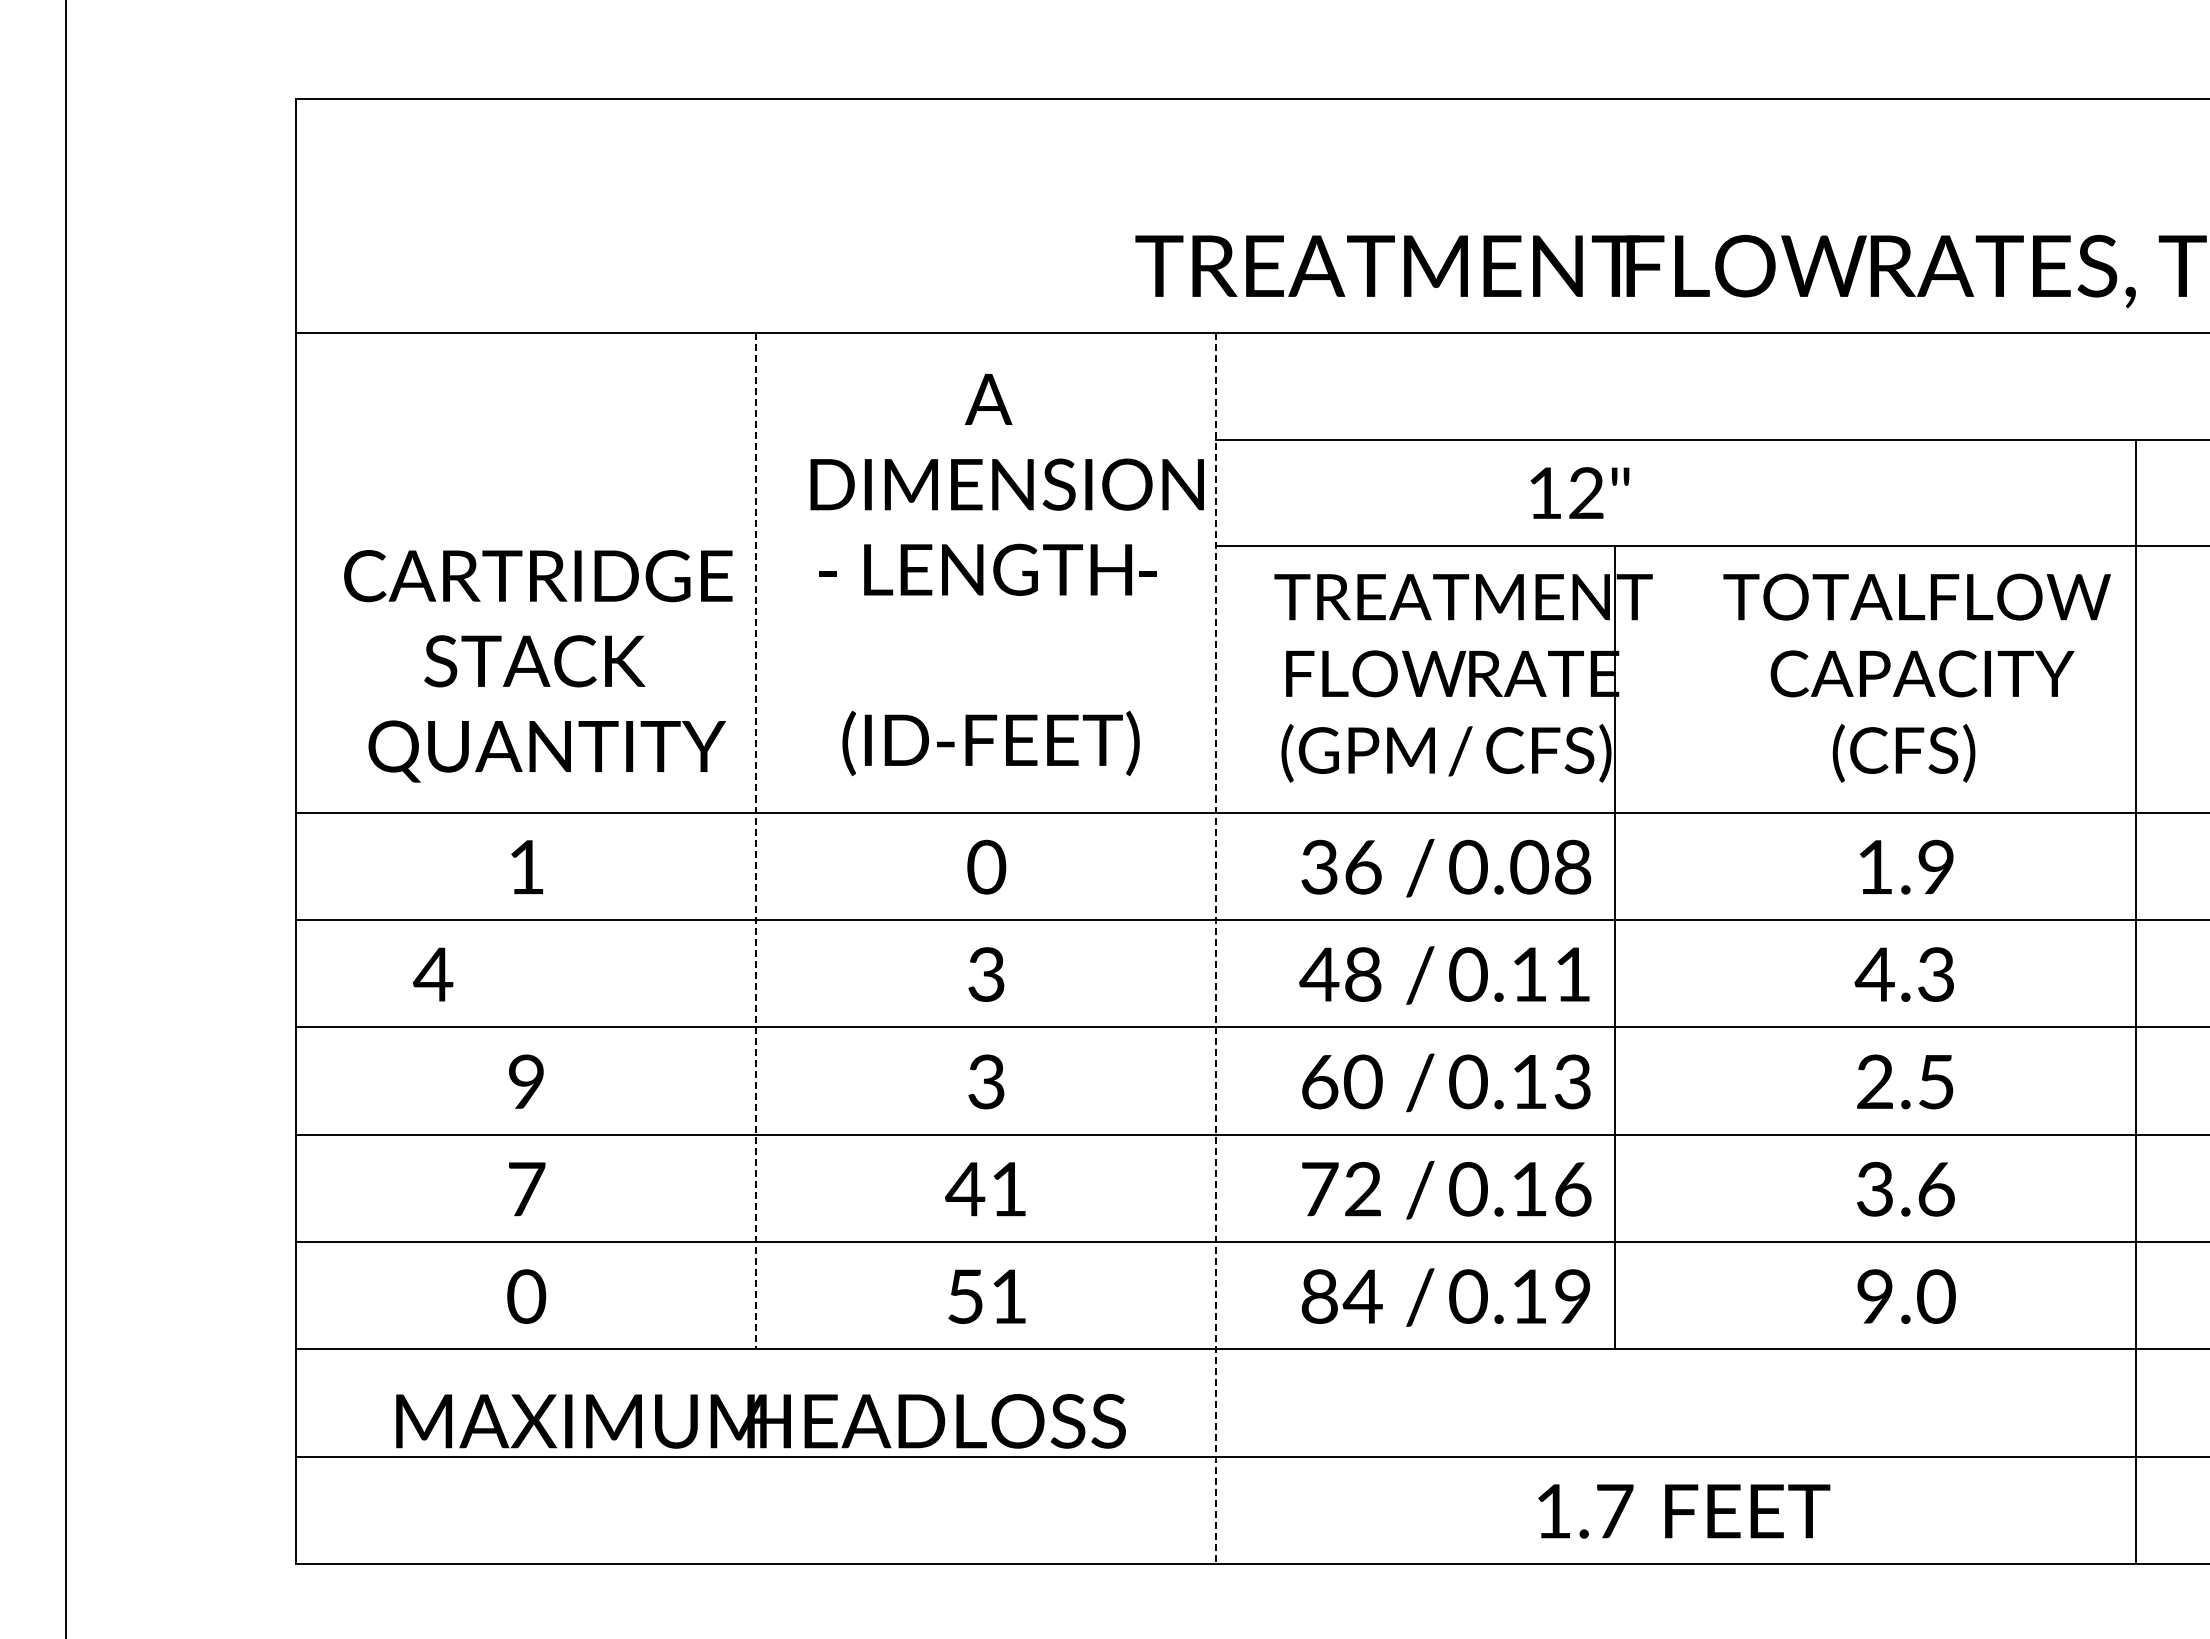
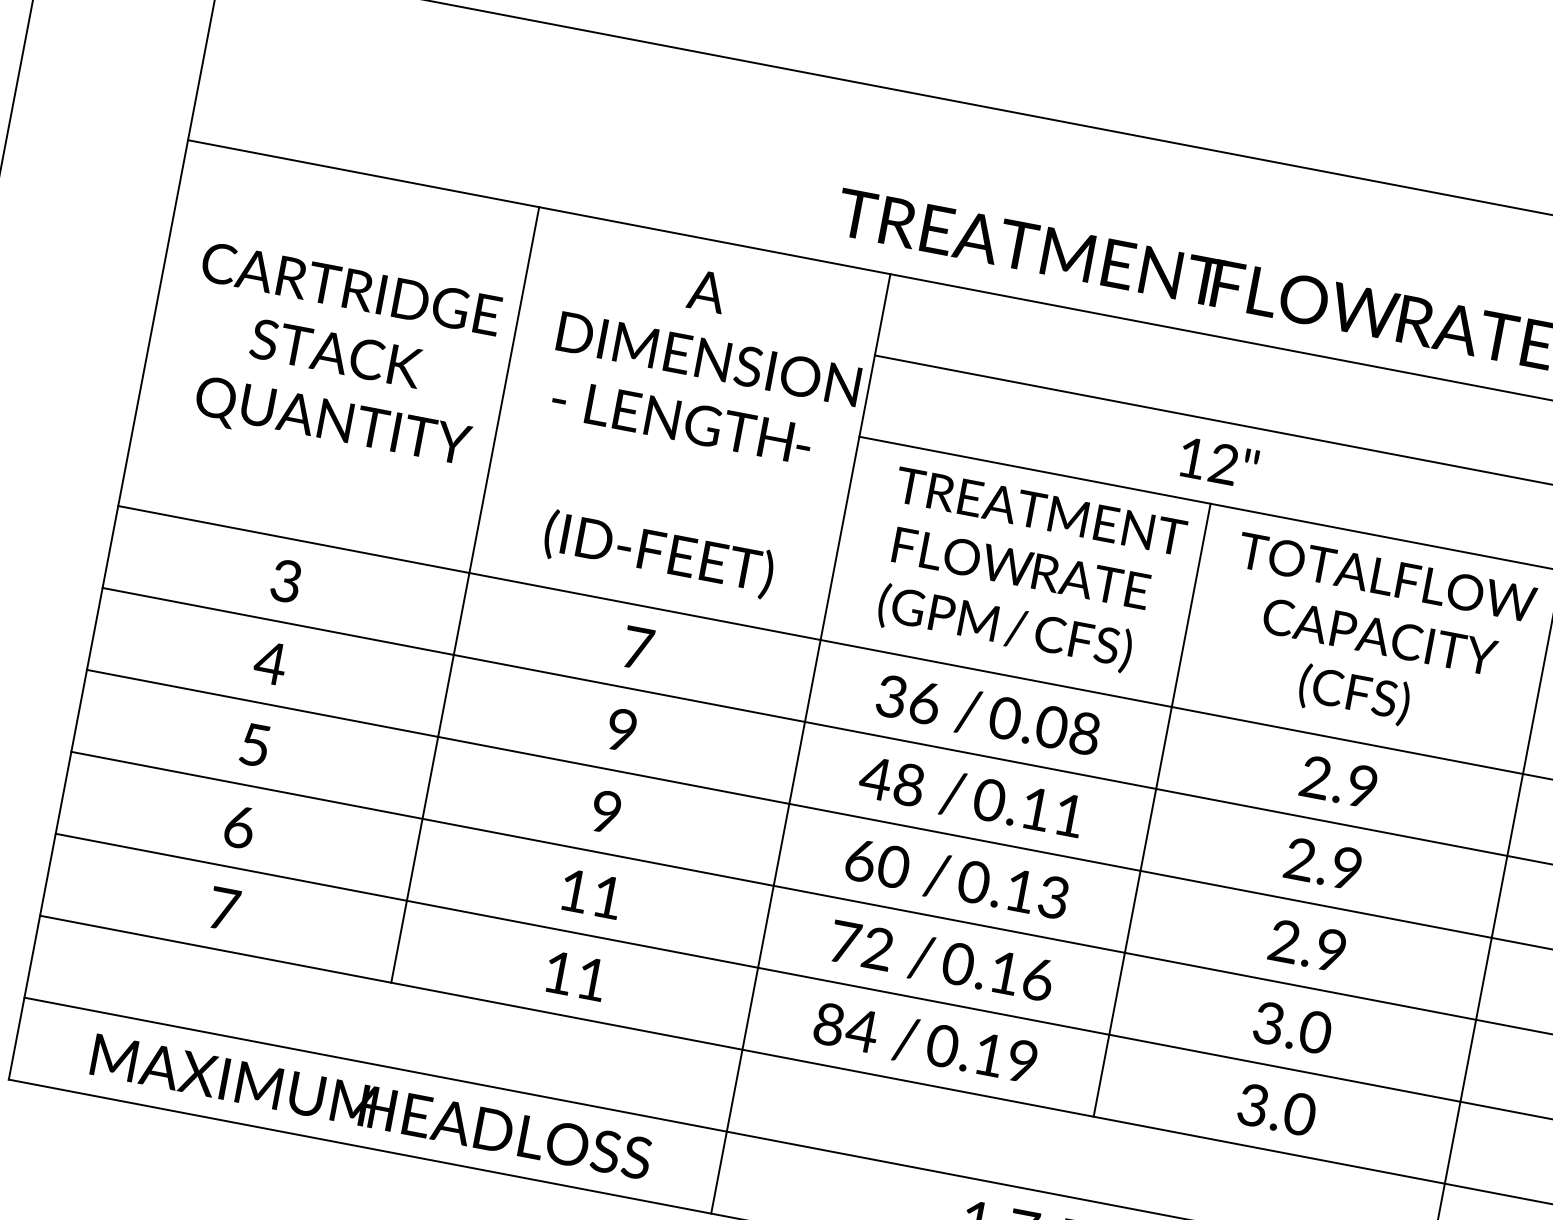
text: (1579, 492) -> (1218, 462), moved
text: (538, 666) -> (338, 357), moved
line: (756, 841) -> (465, 595), dashed -> solid
text: (526, 866) -> (286, 580), 1 -> 3
text: (986, 866) -> (637, 647), 0 -> 7
text: (1874, 866) -> (1315, 776), 1.9 -> 2.9
line: (1615, 947) -> (1152, 809), moved
line: (1216, 949) -> (800, 744), dashed -> solid
text: (433, 974) -> (270, 663), moved
text: (986, 974) -> (621, 730), 3 -> 9
text: (1903, 974) -> (1321, 863), 4.3 -> 2.9
text: (526, 1081) -> (255, 744), 9 -> 5
text: (986, 1081) -> (606, 811), 3 -> 9
text: (1935, 1081) -> (1330, 949), 2.5 -> 2.9
text: (1936, 1188) -> (1315, 1031), 3.6 -> 3.0
text: (527, 1189) -> (240, 827), 7 -> 6
text: (965, 1189) -> (574, 891), 41 -> 11
text: (526, 1296) -> (223, 908), 0 -> 7
text: (965, 1296) -> (558, 972), 51 -> 11
text: (1874, 1296) -> (1252, 1105), 9.0 -> 3.0
text: (760, 1421) -> (371, 1107), moved

